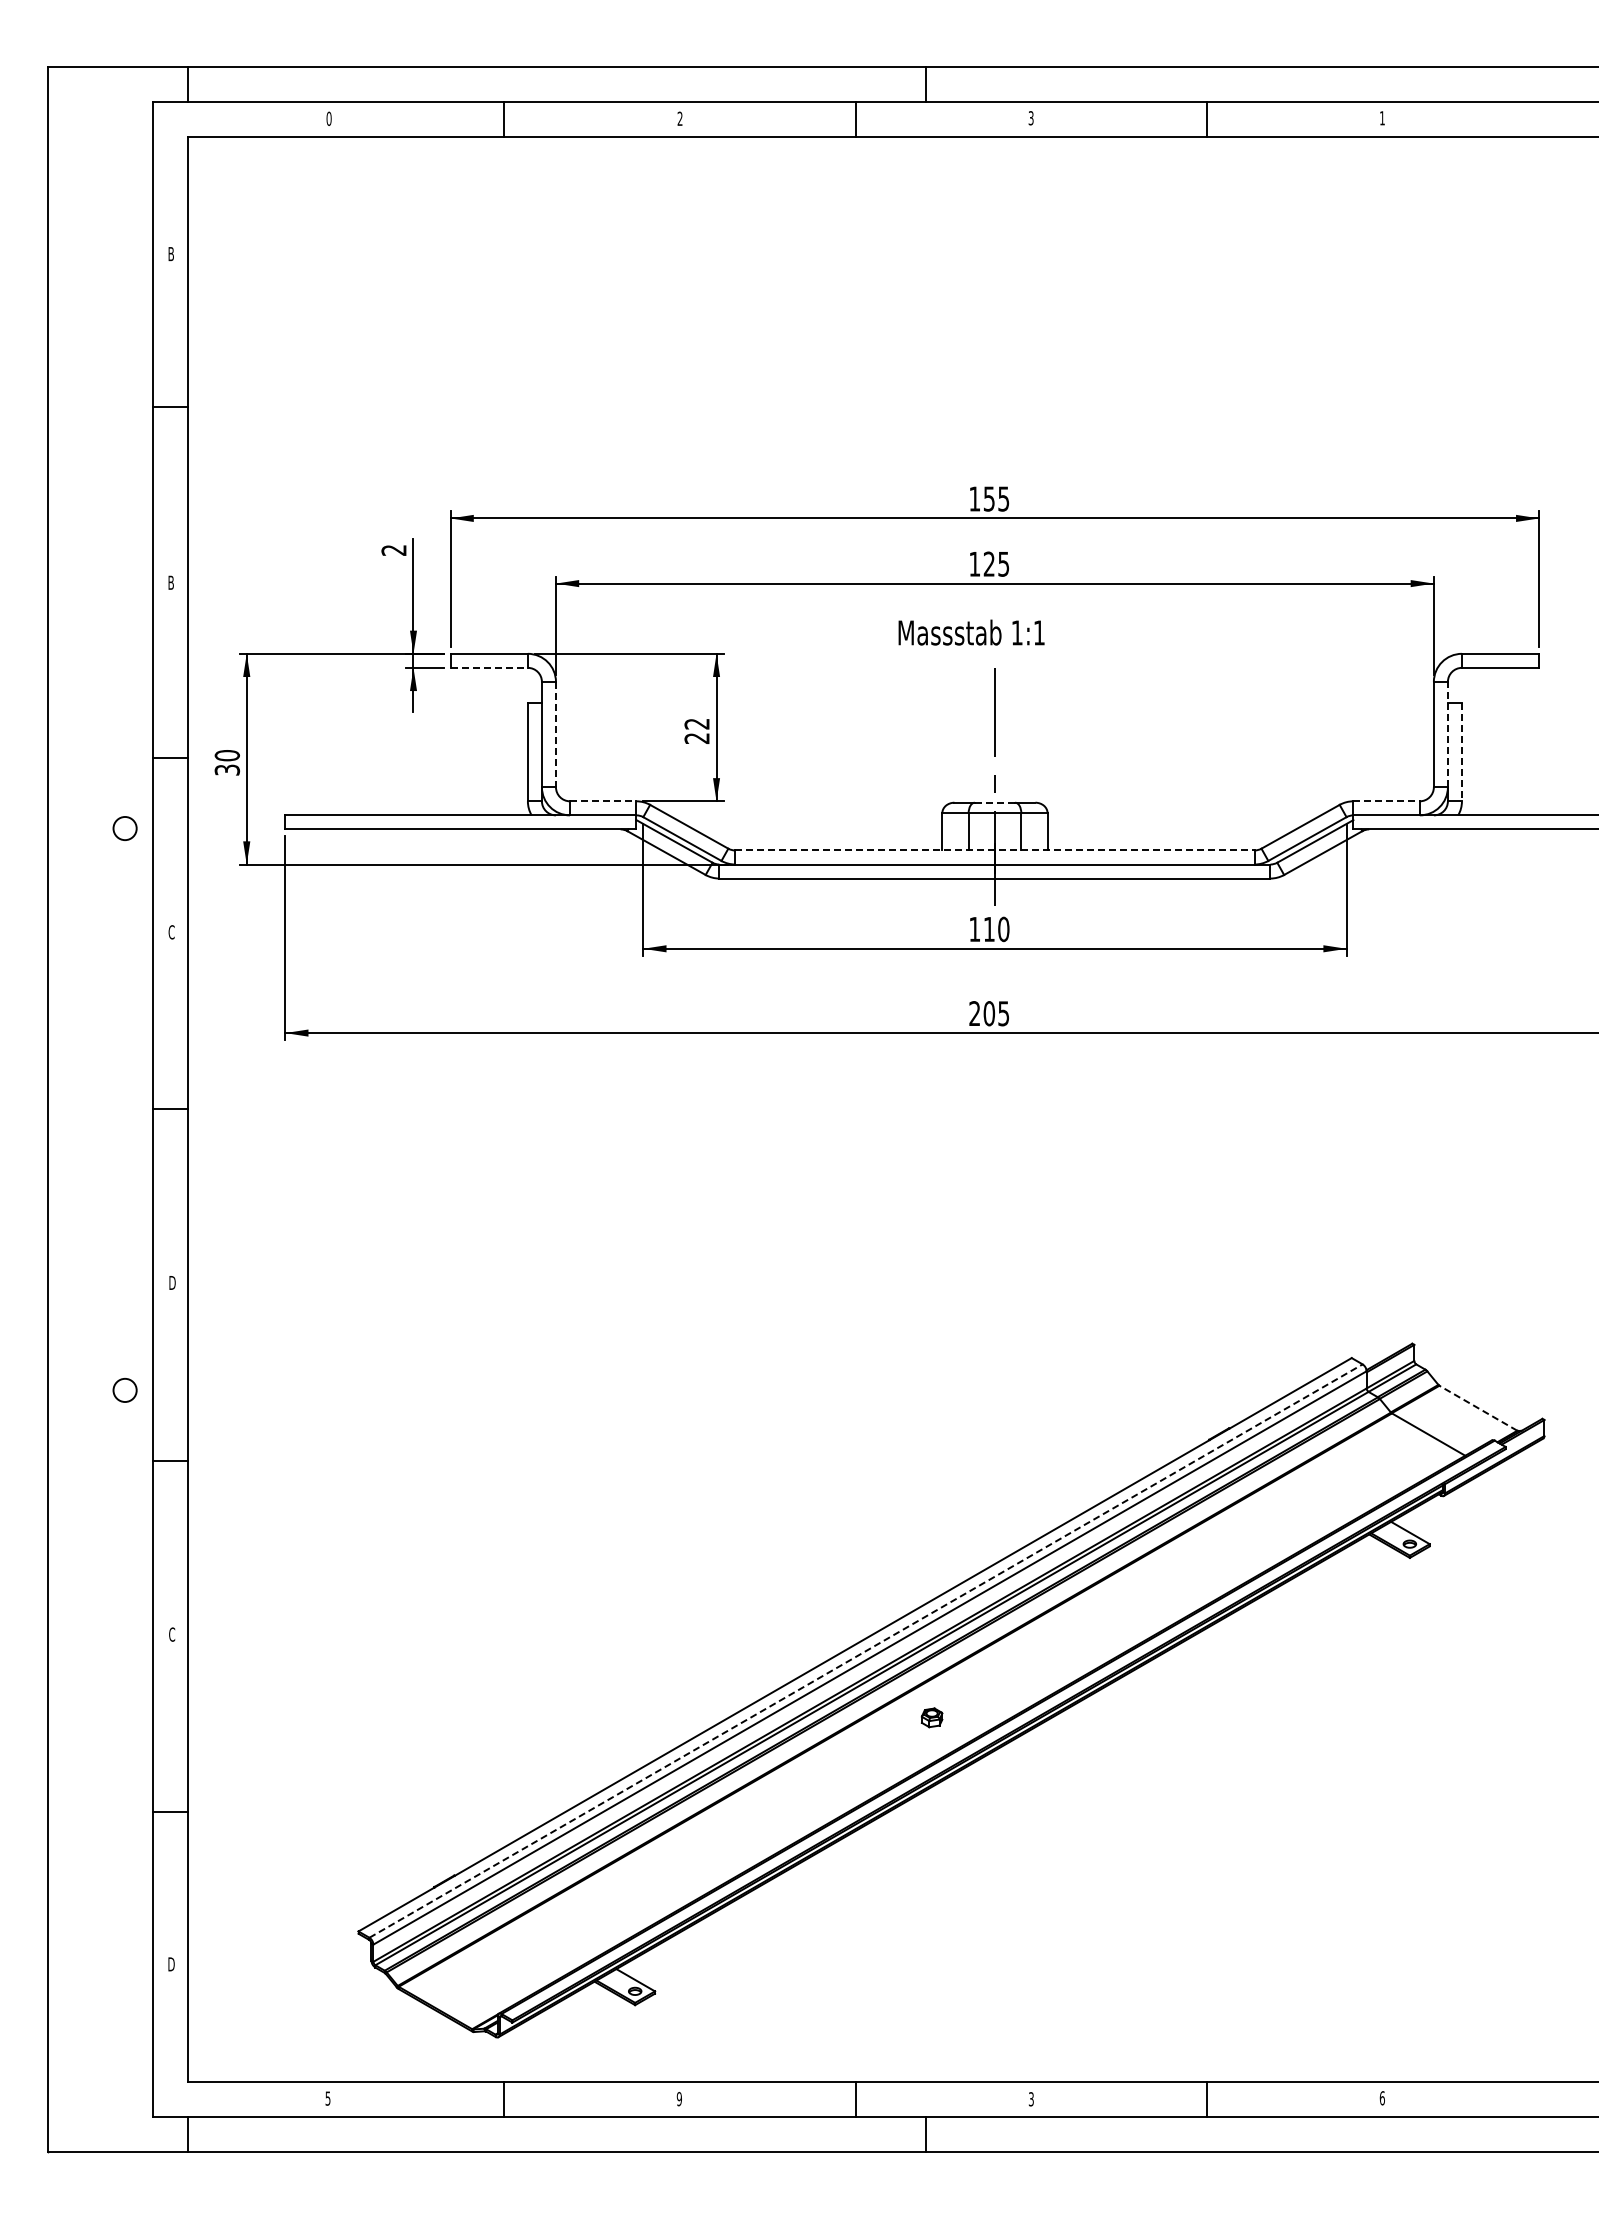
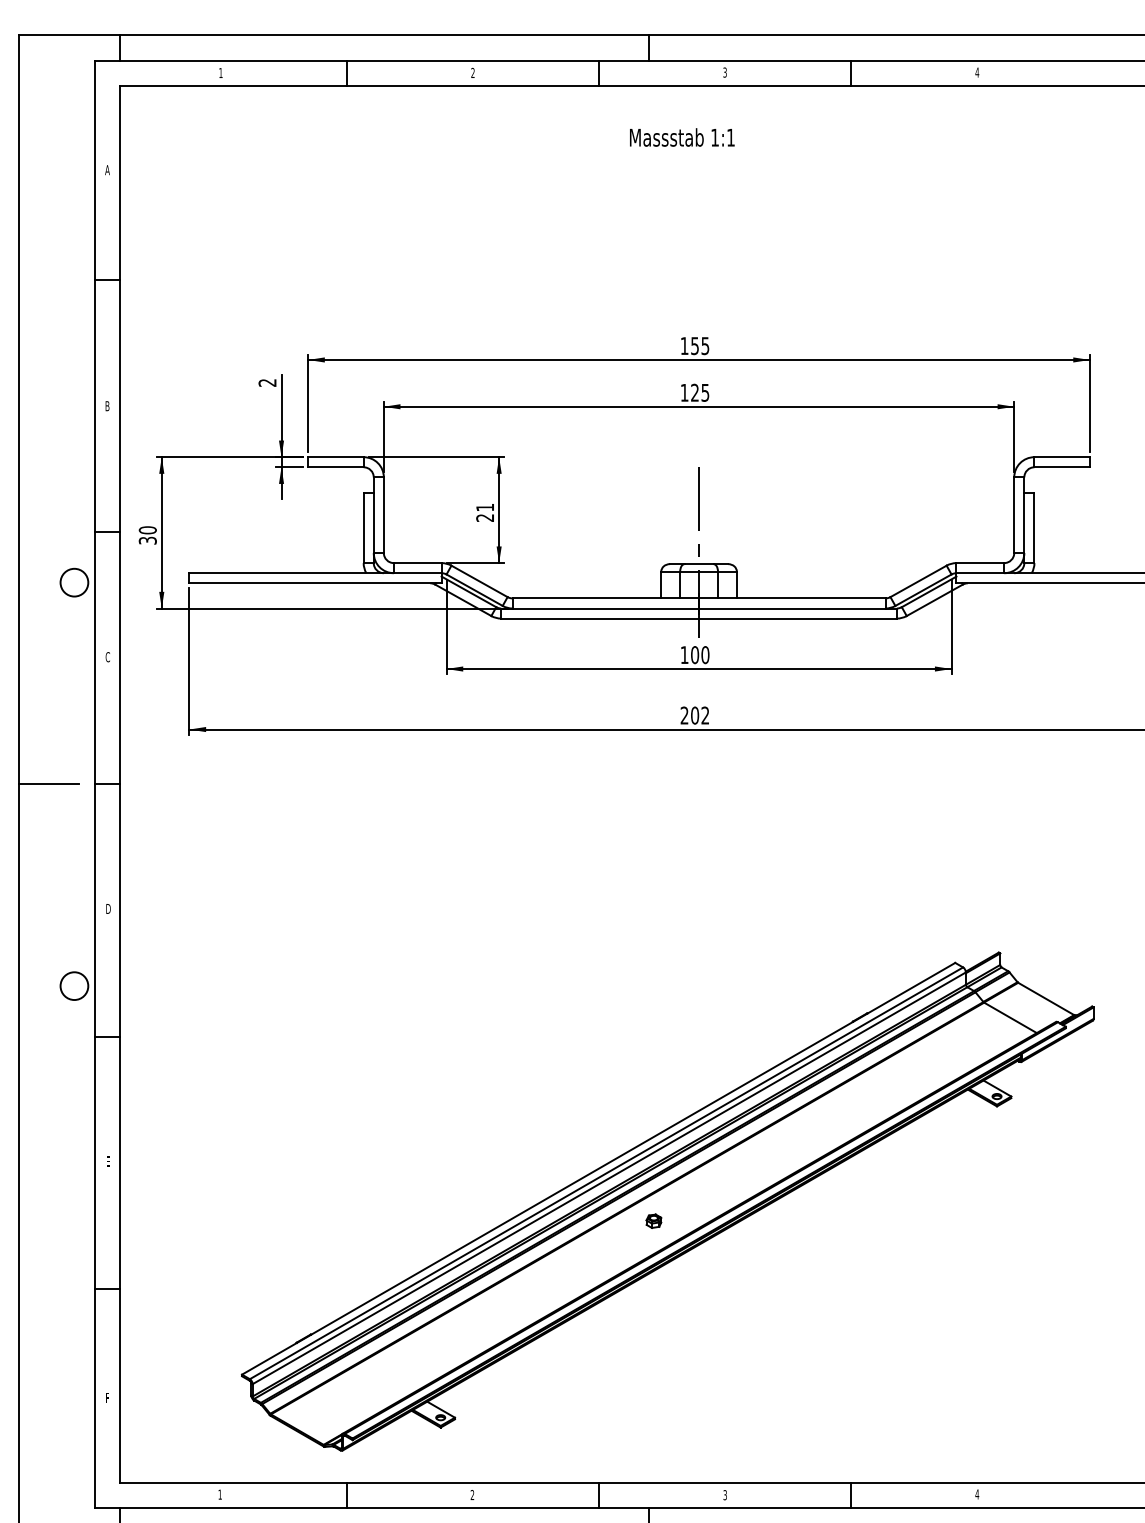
text: (328, 118) -> (220, 72), 0 -> 1
text: (1382, 118) -> (977, 72), 1 -> 4
text: (170, 254) -> (107, 170), B -> A
text: (971, 632) -> (682, 137), moved
line: (489, 667) -> (336, 467), dashed -> solid
text: (696, 724) -> (484, 507), 22 -> 21
line: (555, 734) -> (383, 515), dashed -> solid
line: (1447, 734) -> (1024, 515), dashed -> solid
line: (1461, 752) -> (1034, 528), dashed -> solid
line: (603, 801) -> (417, 563), dashed -> solid
line: (1387, 801) -> (980, 563), dashed -> solid
line: (995, 802) -> (699, 563), dashed -> solid
circle: (124, 828) -> (74, 582), size x1.67
line: (994, 850) -> (698, 598), dashed -> solid
text: (989, 929) -> (695, 655), 110 -> 100
text: (1003, 1013) -> (705, 715), 205 -> 202
line: (89, 1109) -> (48, 784), added
circle: (124, 1390) -> (74, 986), size x1.67
line: (1478, 1408) -> (1046, 999), dashed -> solid
text: (172, 1634) -> (108, 1161), C -> E
line: (866, 1650) -> (606, 1172), dashed -> solid
text: (171, 1964) -> (107, 1398), D -> F
text: (327, 2098) -> (219, 1494), 5 -> 1
text: (1382, 2098) -> (977, 1494), 6 -> 4
text: (678, 2099) -> (471, 1495), 9 -> 2

